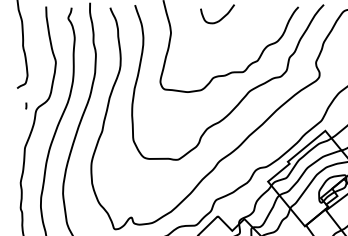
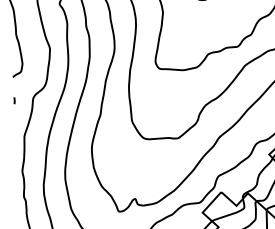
line: (26, 105) -> (14, 100), moved

